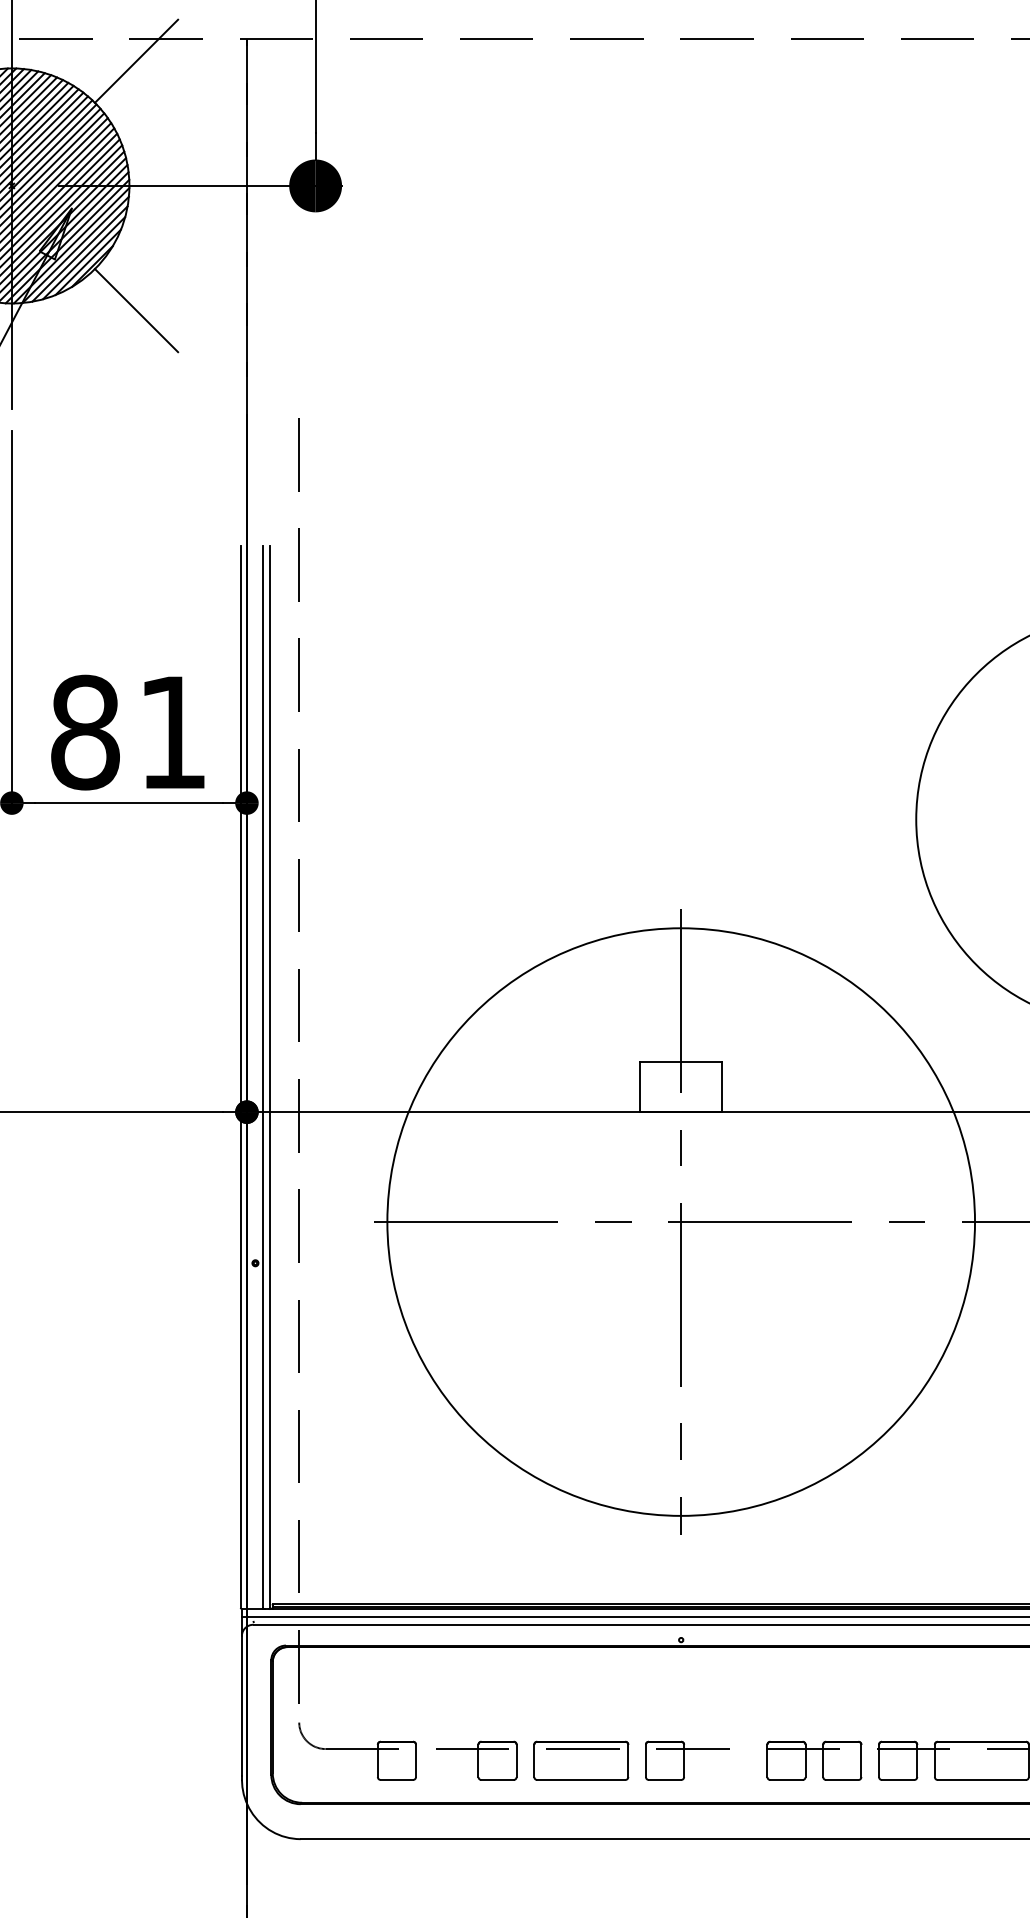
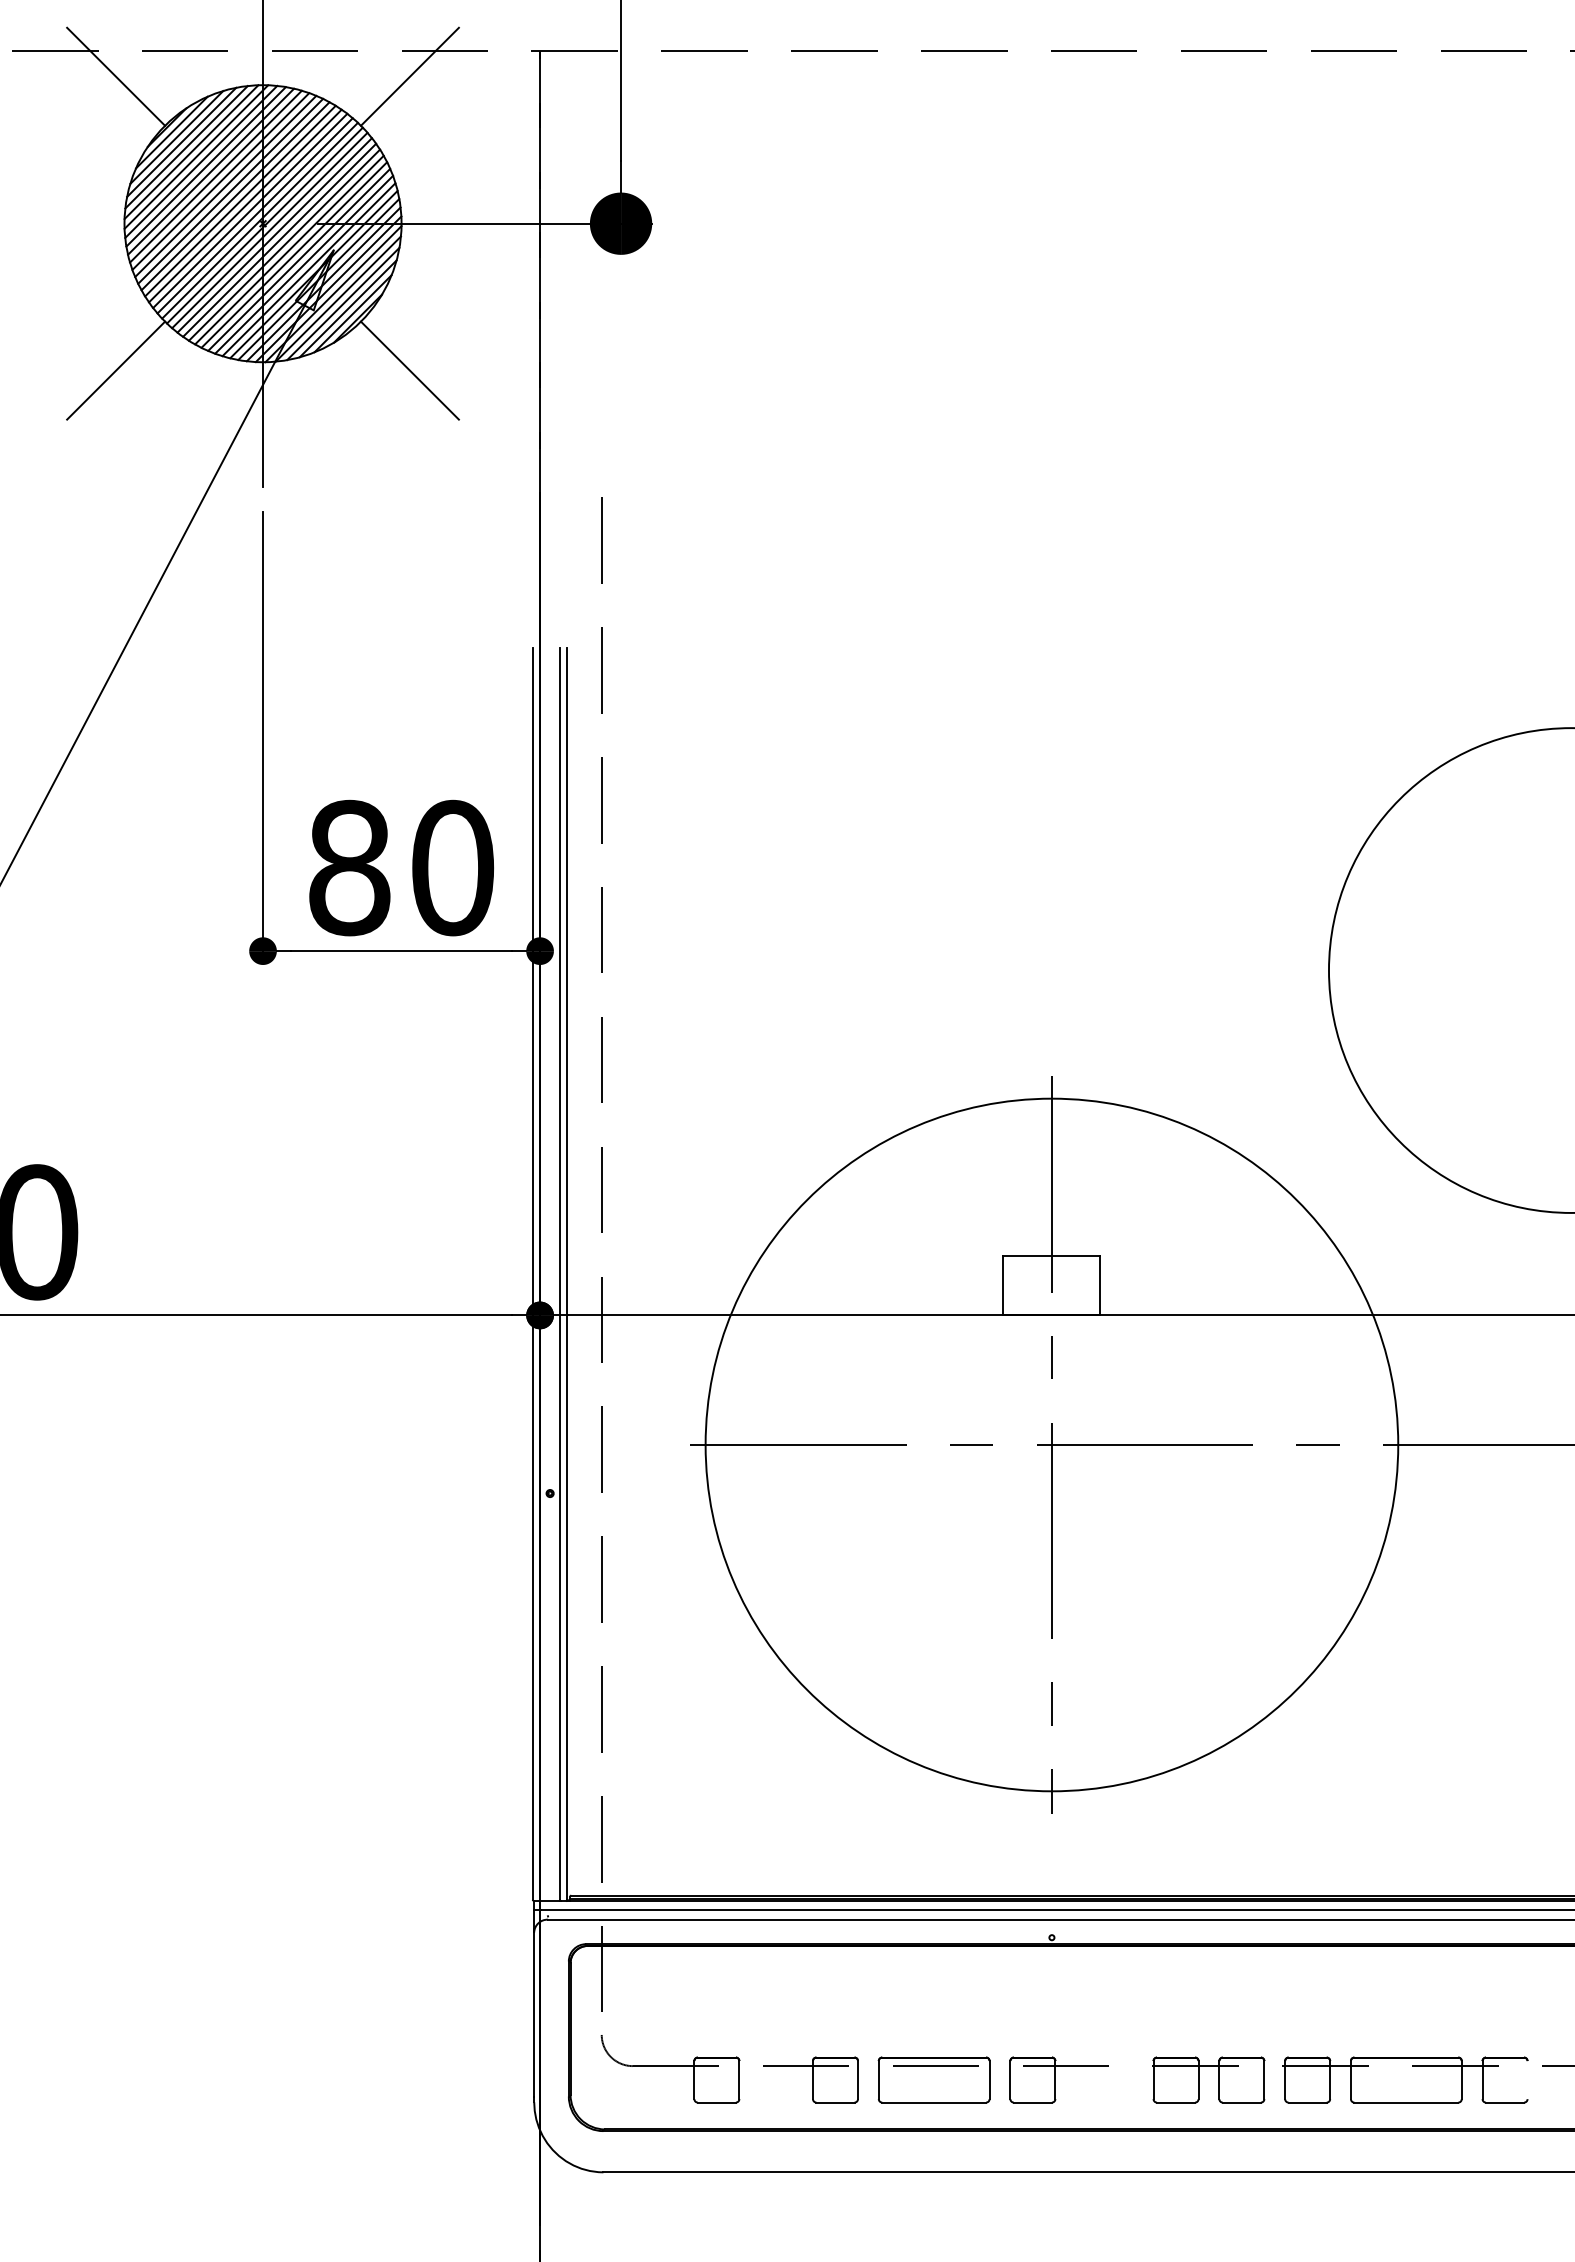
text: (173, 732) -> (453, 867), 81 -> 80

